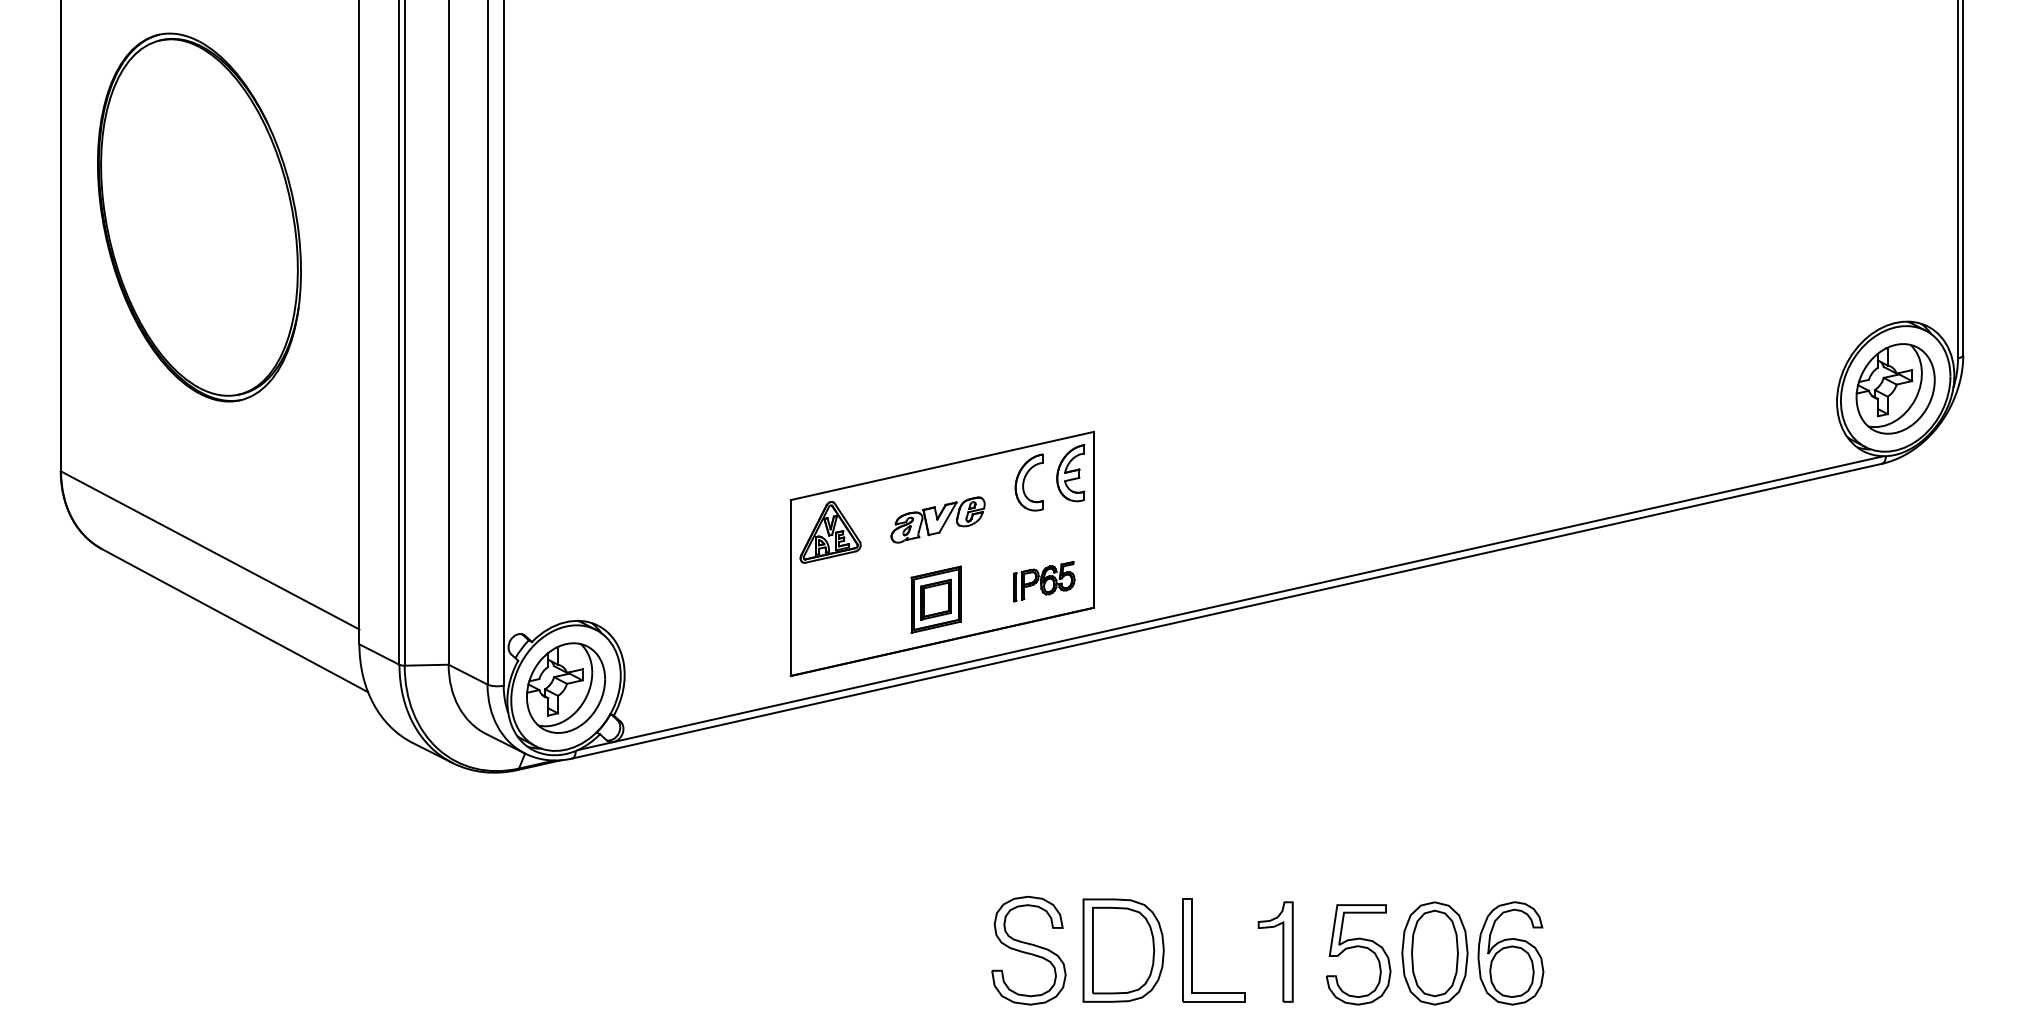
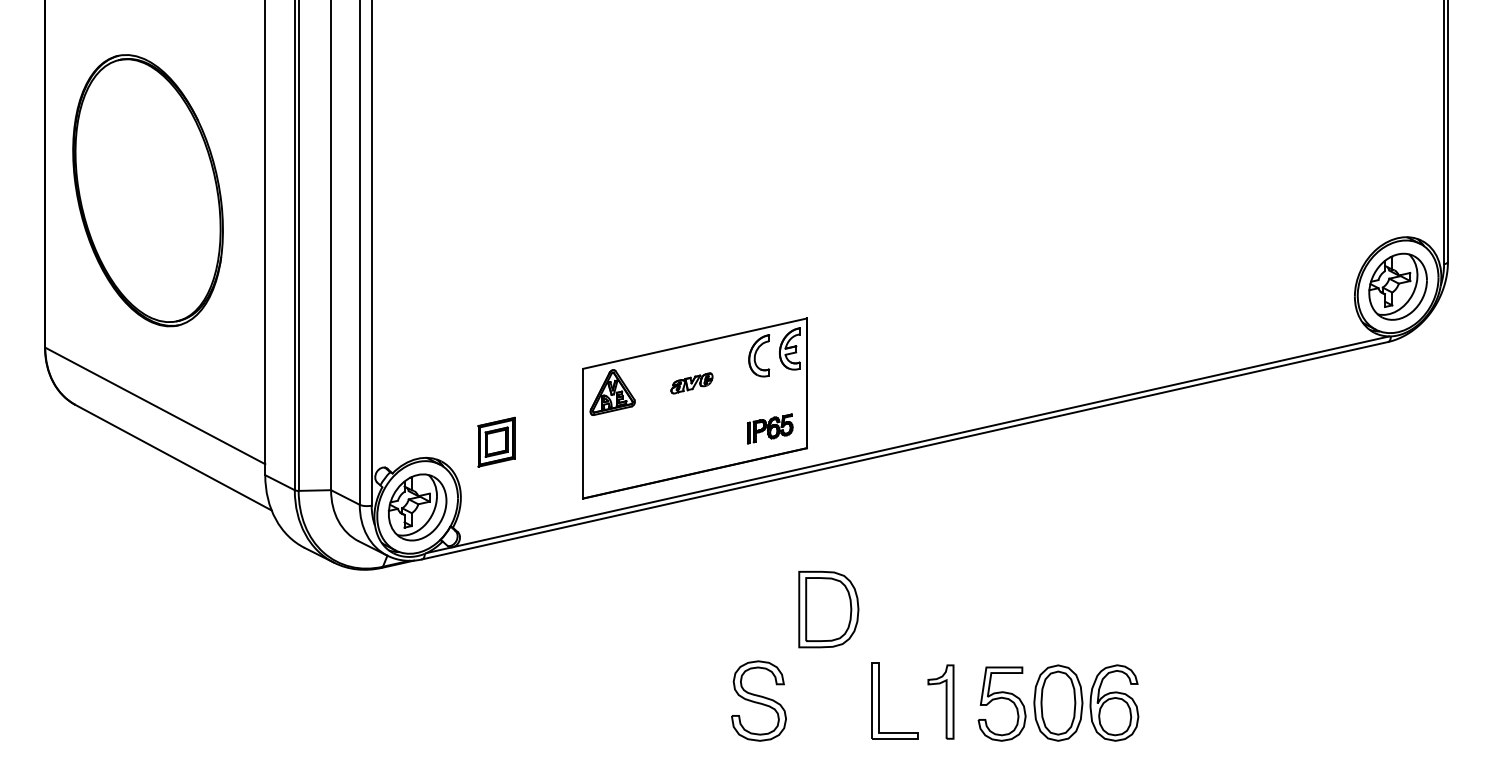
part: (199, 217) -> (148, 190), moved
part: (937, 519) -> (691, 383), size x0.6
part: (935, 599) -> (496, 442), moved
part: (1123, 950) -> (828, 609), moved

